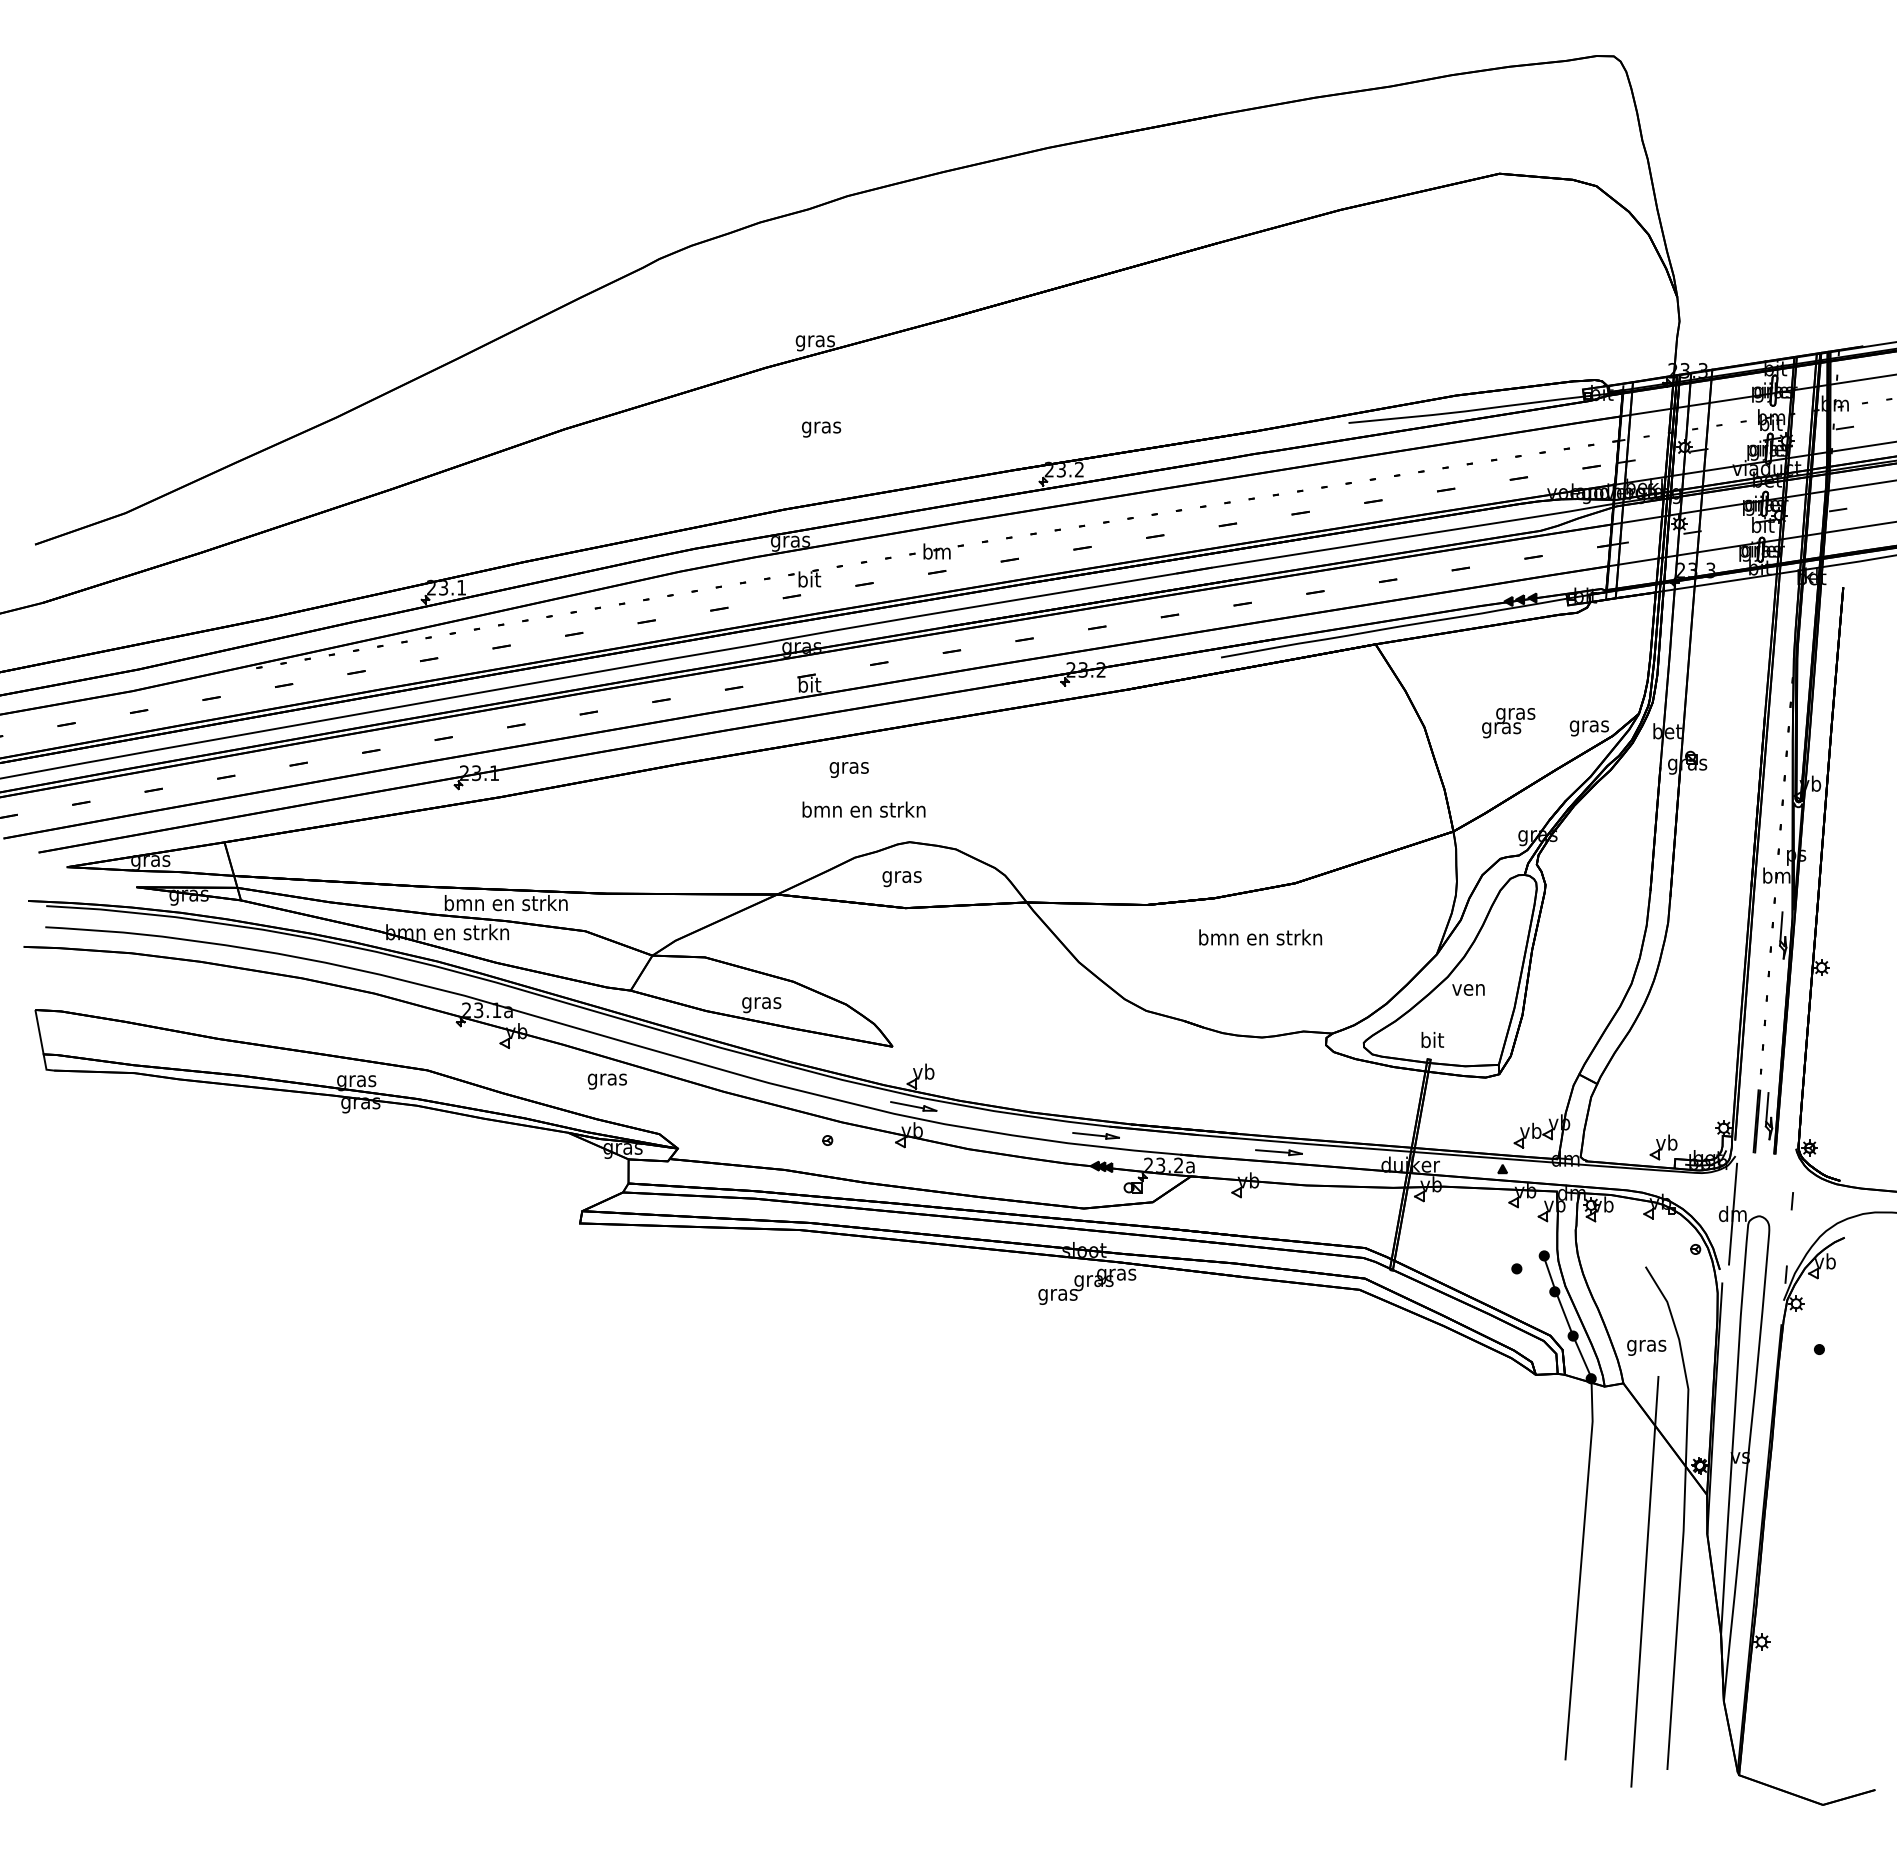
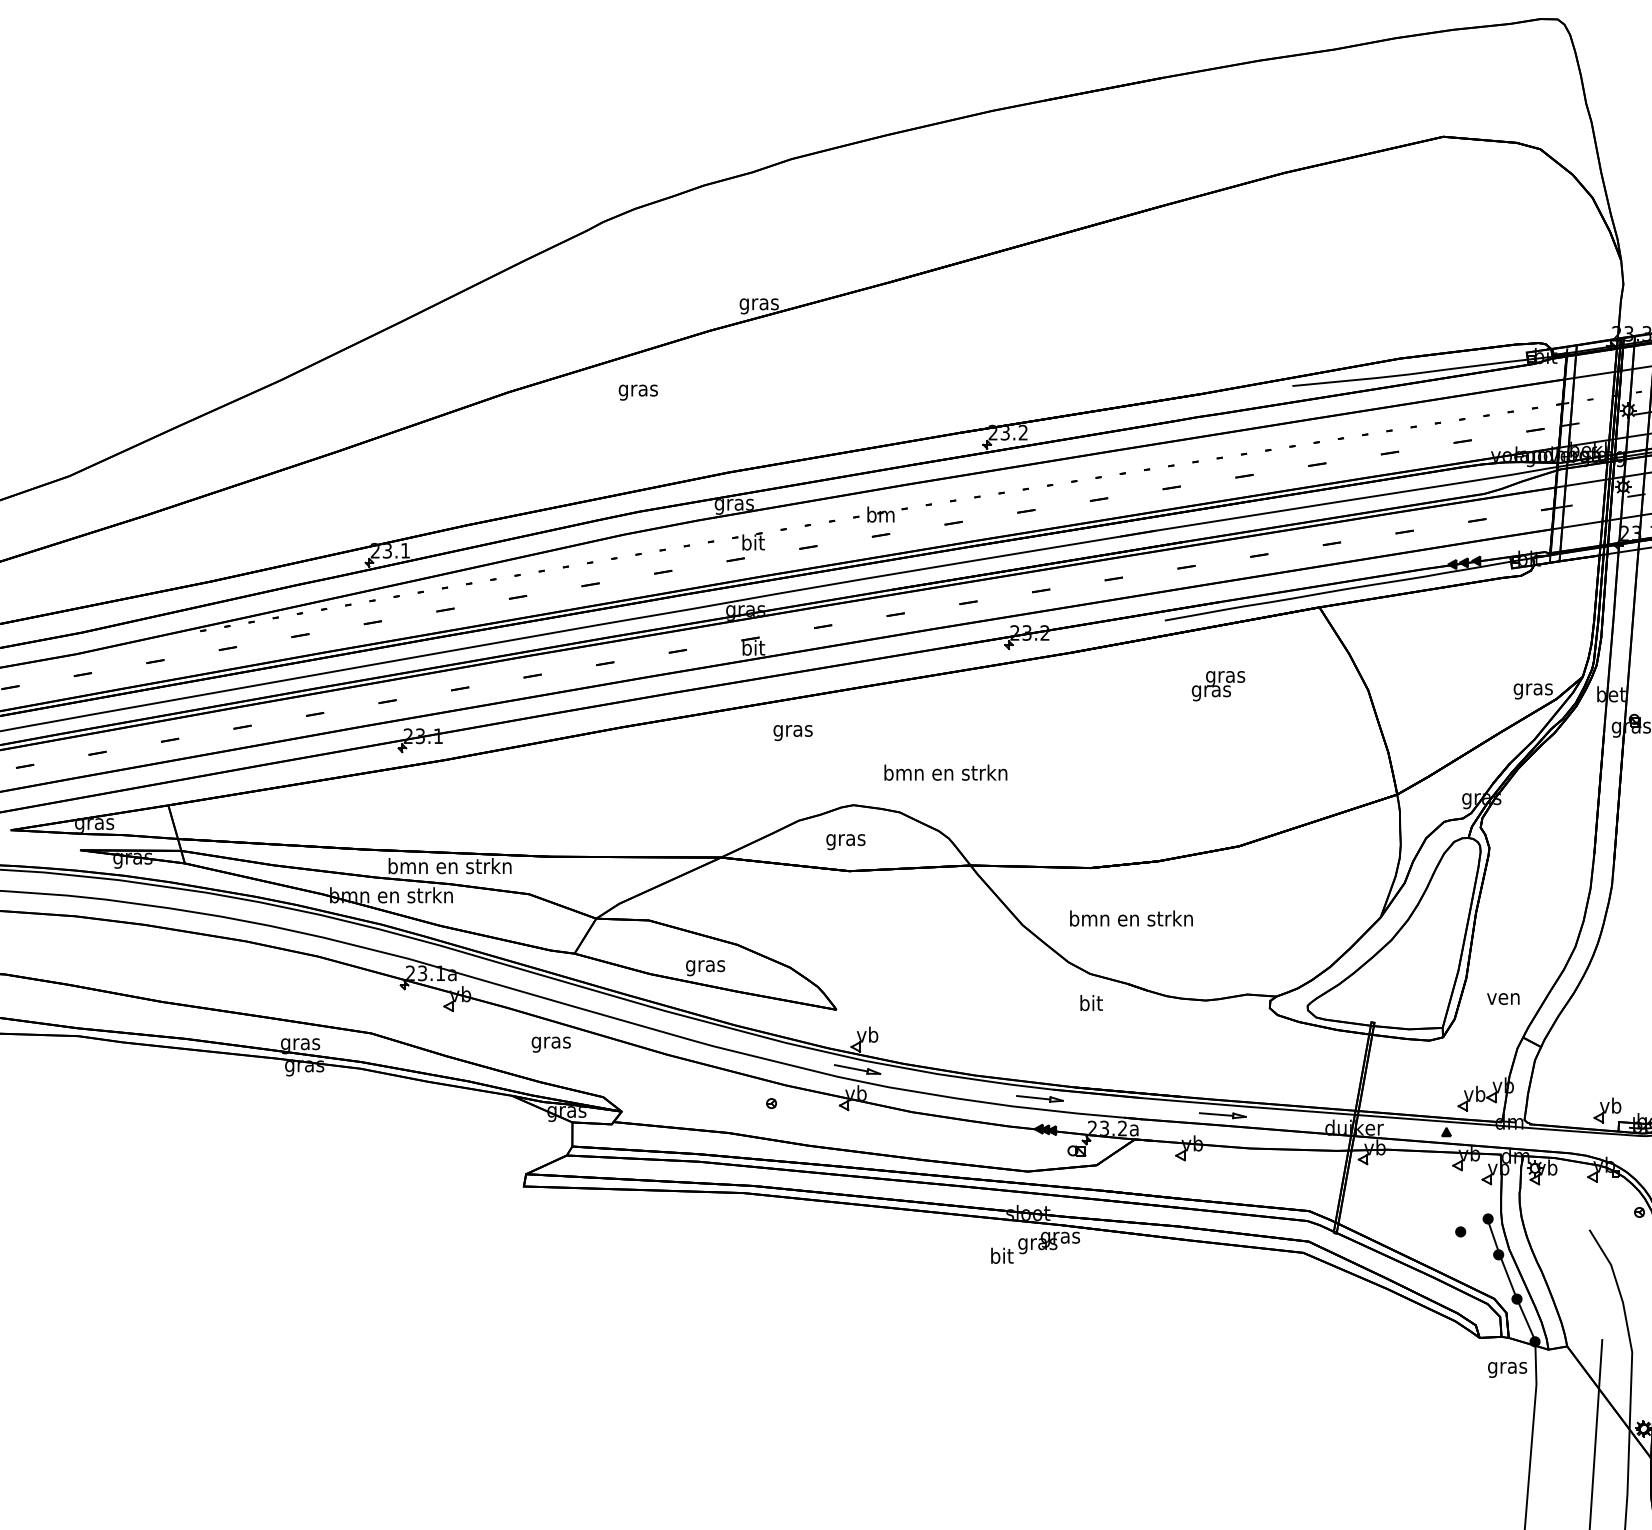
text: (821, 429) -> (638, 392), moved
text: (1508, 723) -> (1218, 686), moved
text: (863, 809) -> (945, 772), moved
text: (1260, 937) -> (1131, 918), moved
text: (1468, 989) -> (1503, 998), moved
text: (1432, 1039) -> (1091, 1002), moved
text: (1057, 1294) -> (1001, 1257), gras -> bit
text: (1646, 1347) -> (1507, 1369), moved

